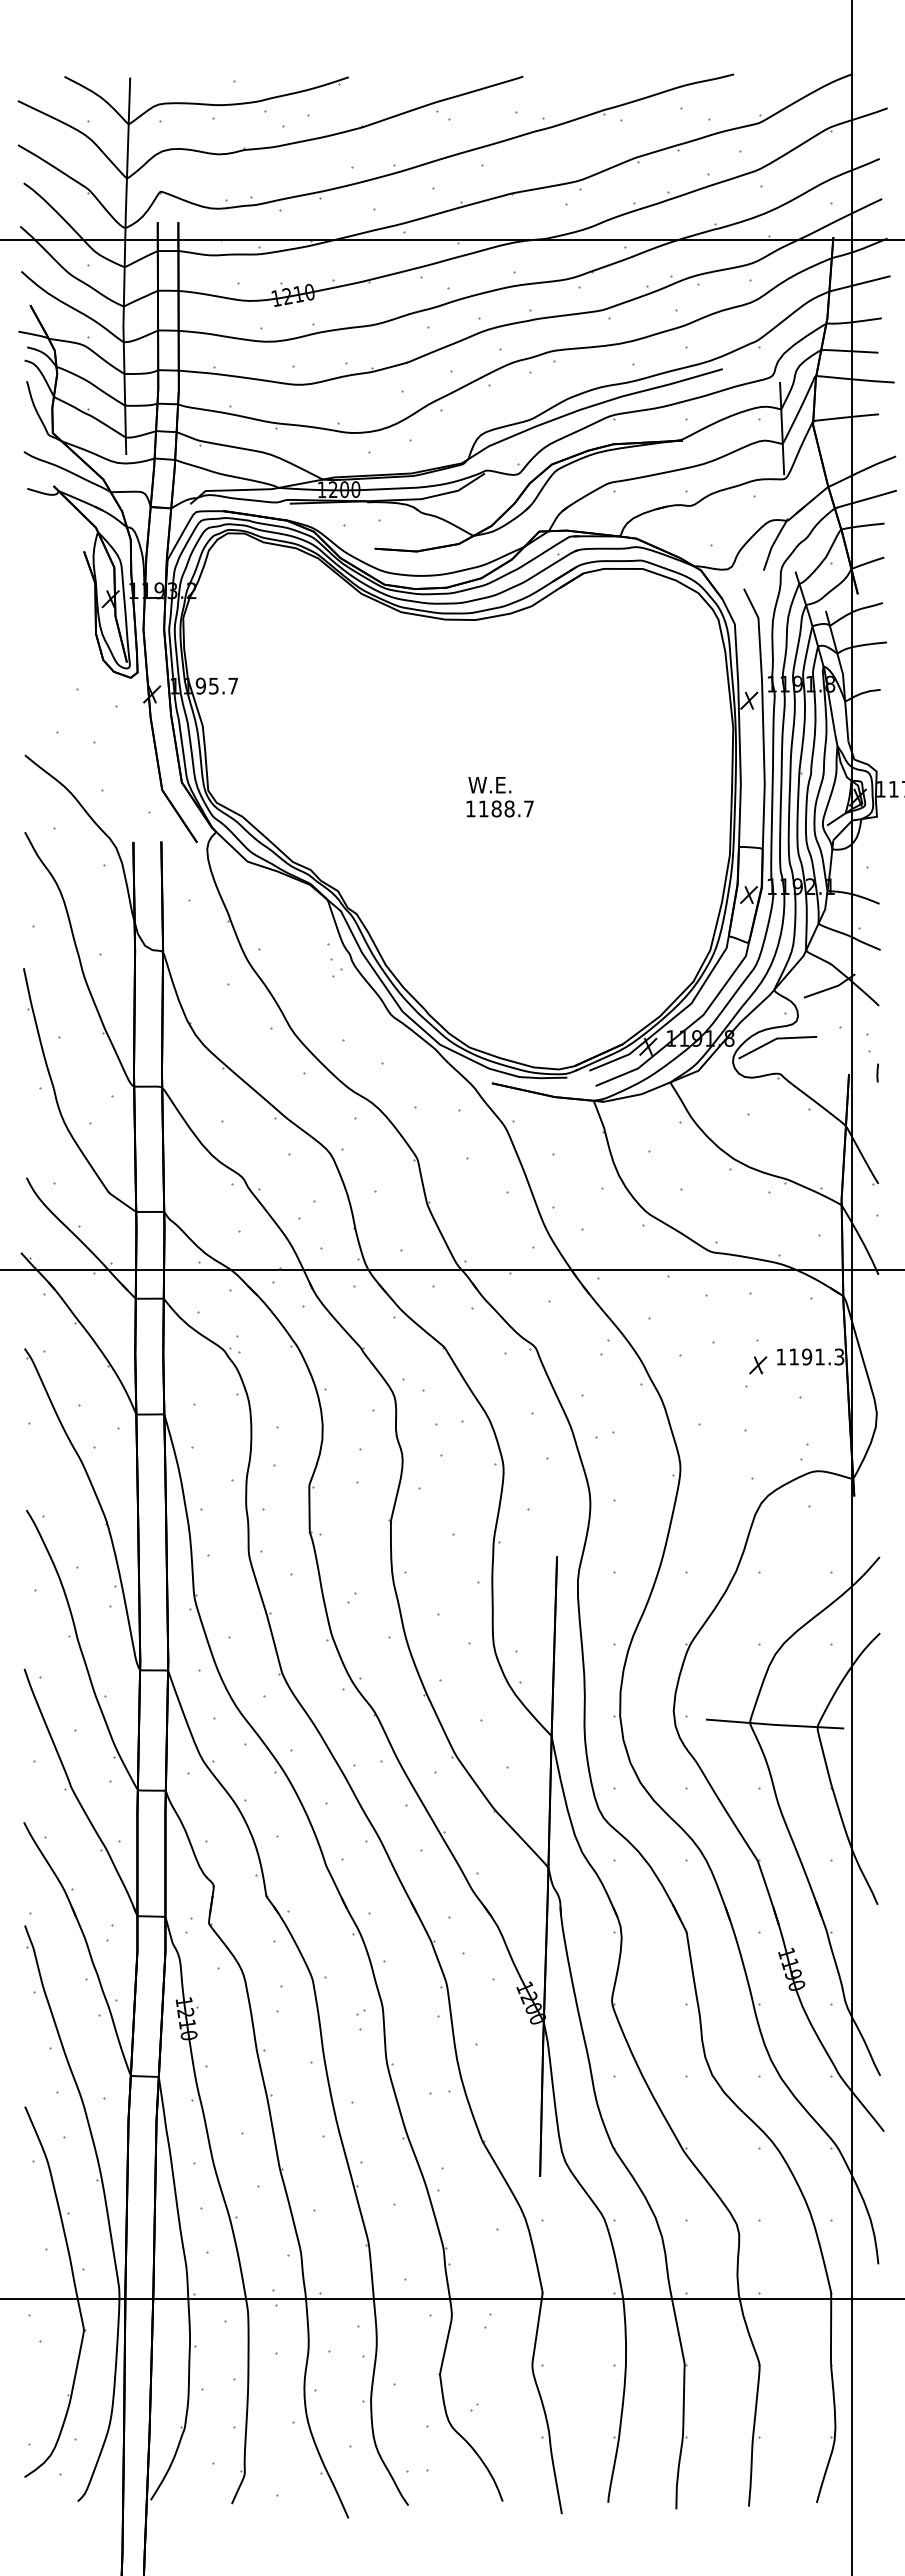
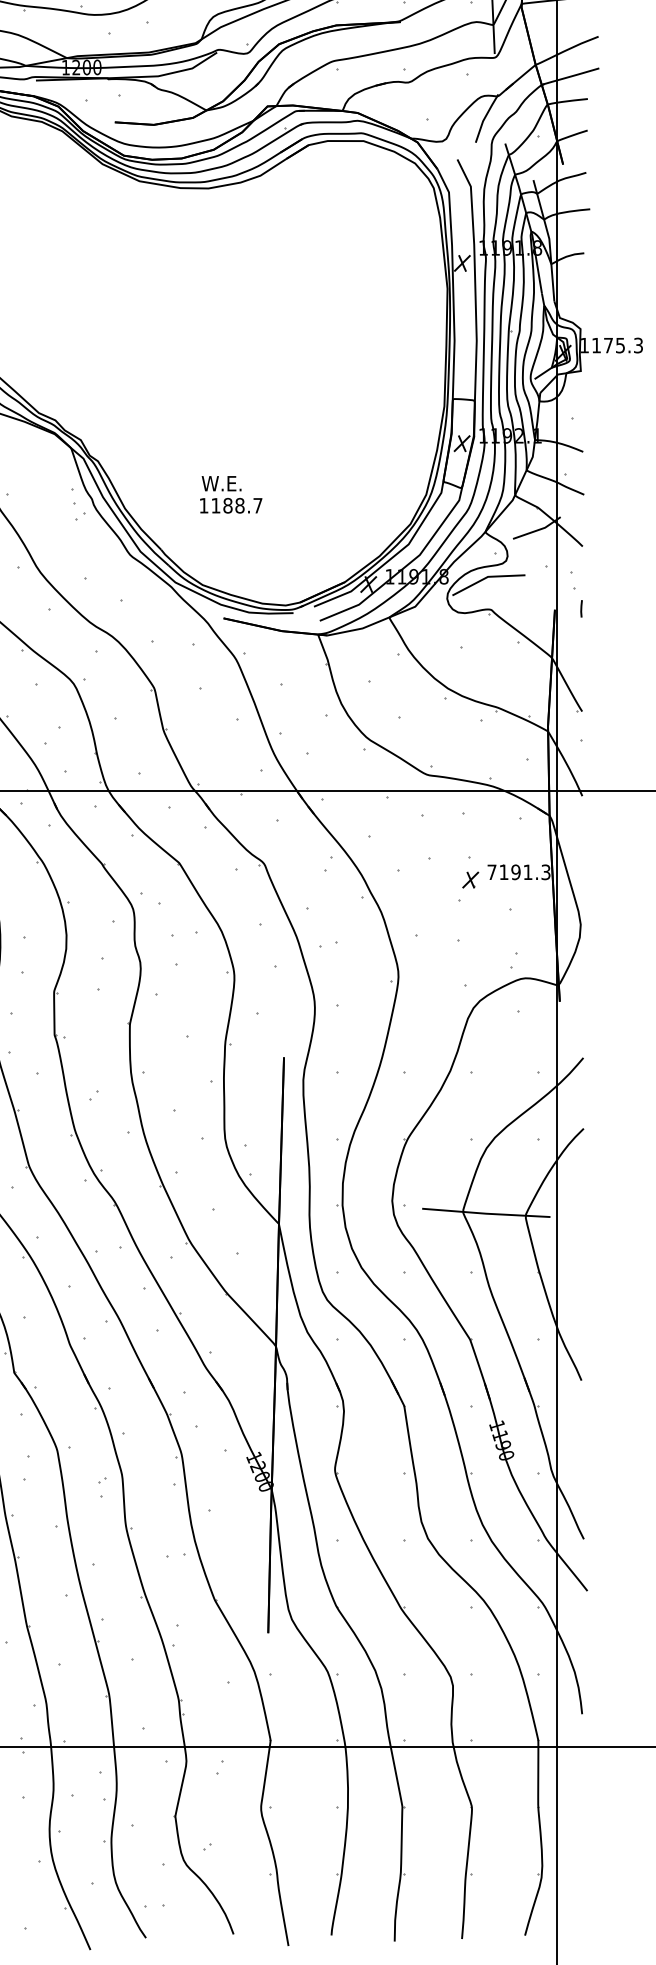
text: (499, 797) -> (230, 495), moved
text: (780, 1356) -> (491, 871), 1191.3 -> 7191.3

